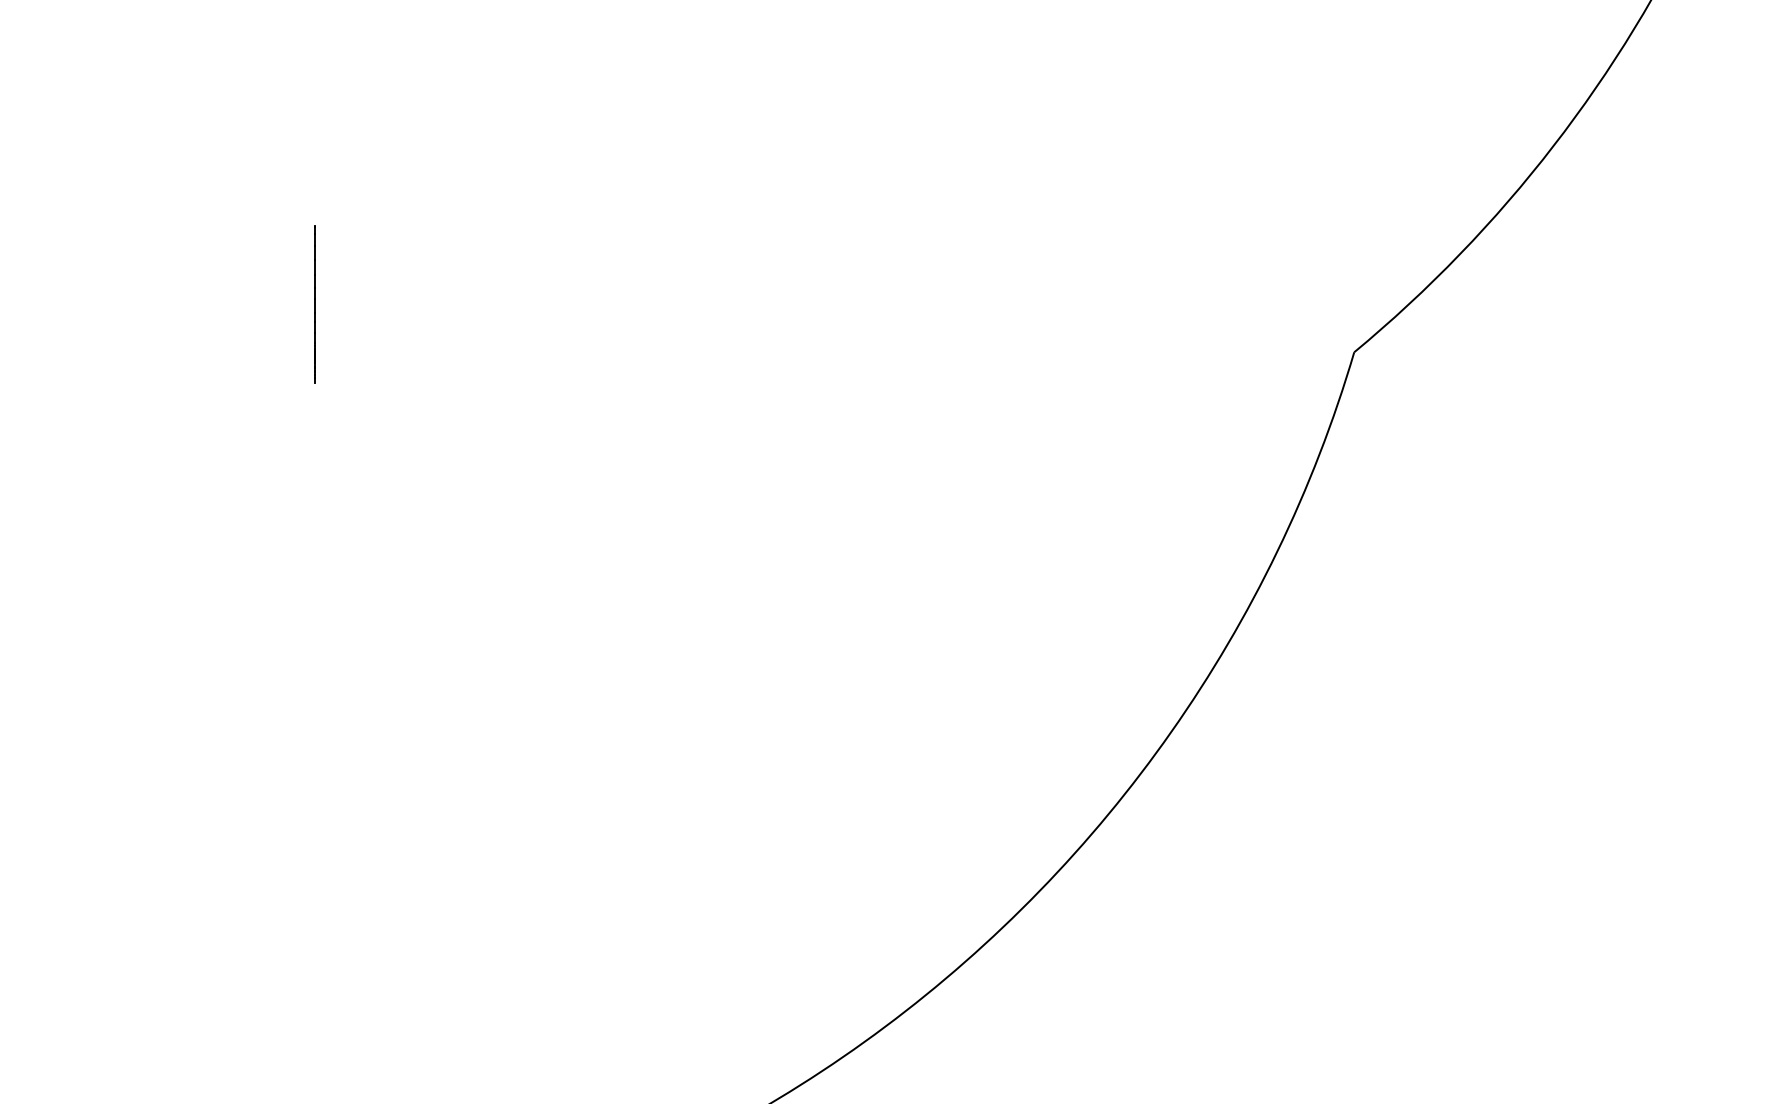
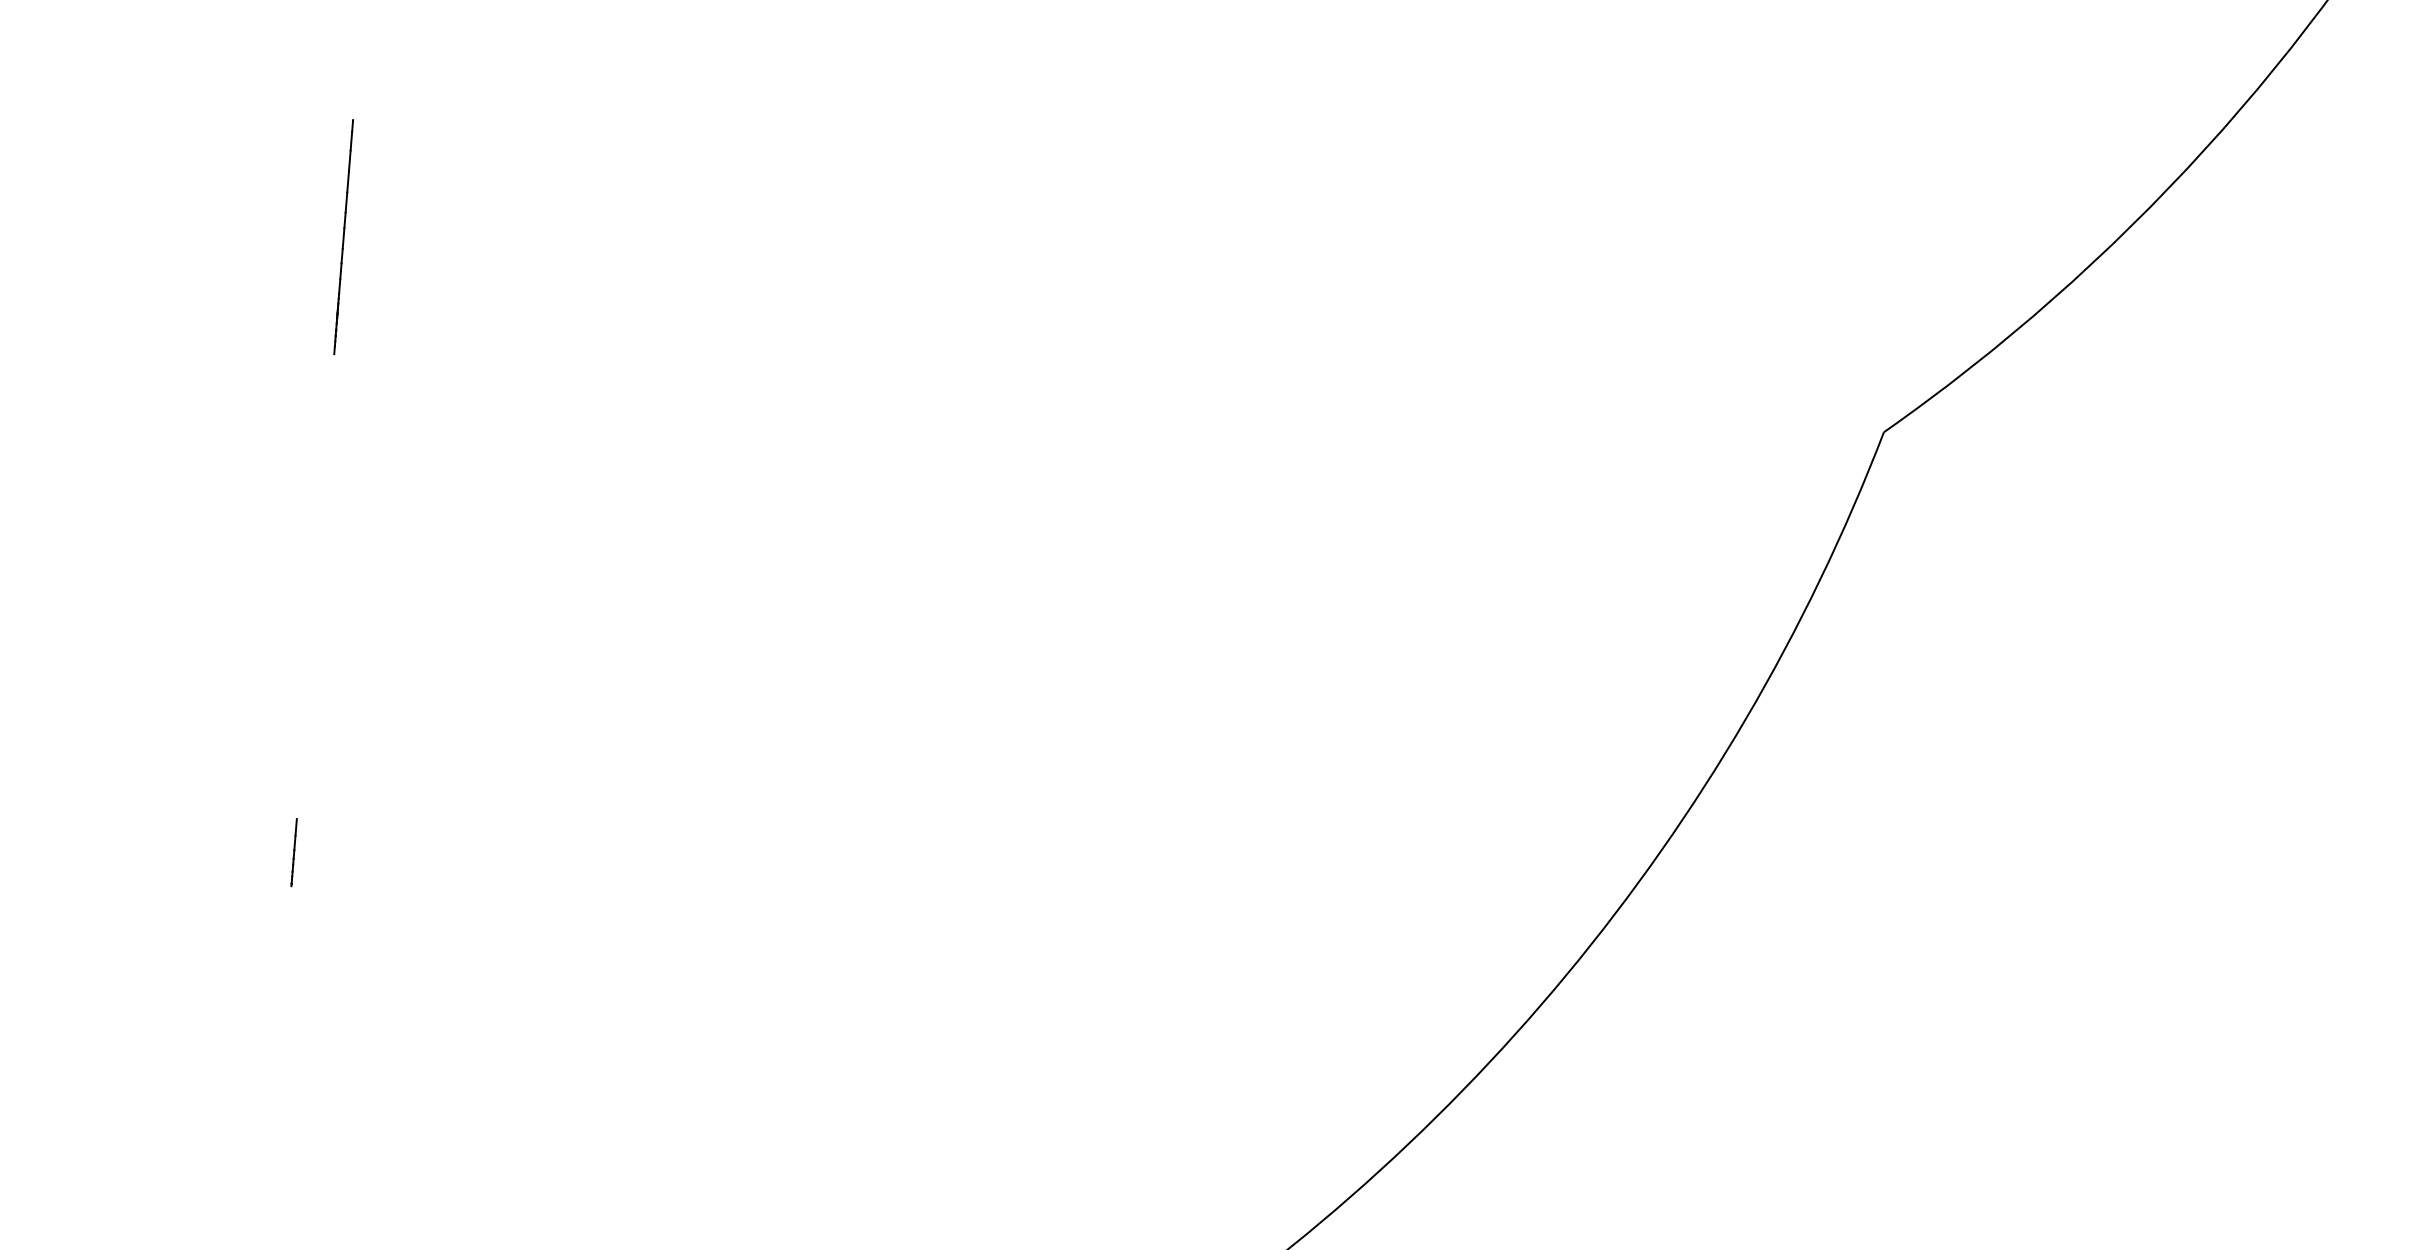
line: (314, 718) -> (293, 852), added

